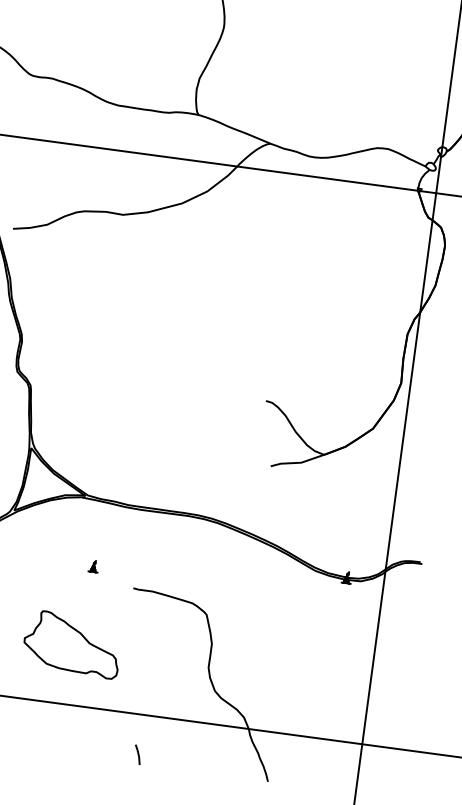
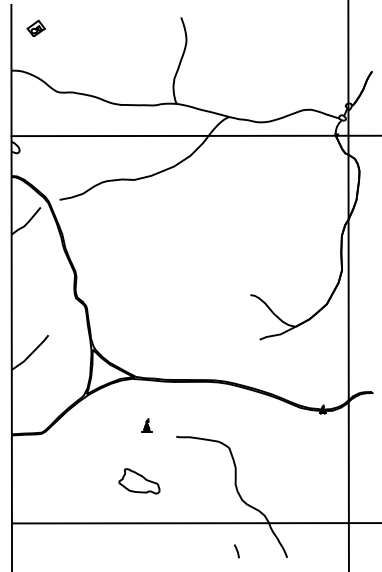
part: (93, 566) -> (146, 425), size x1.6
part: (72, 644) -> (139, 481), size x0.6
line: (137, 754) -> (236, 551), moved

